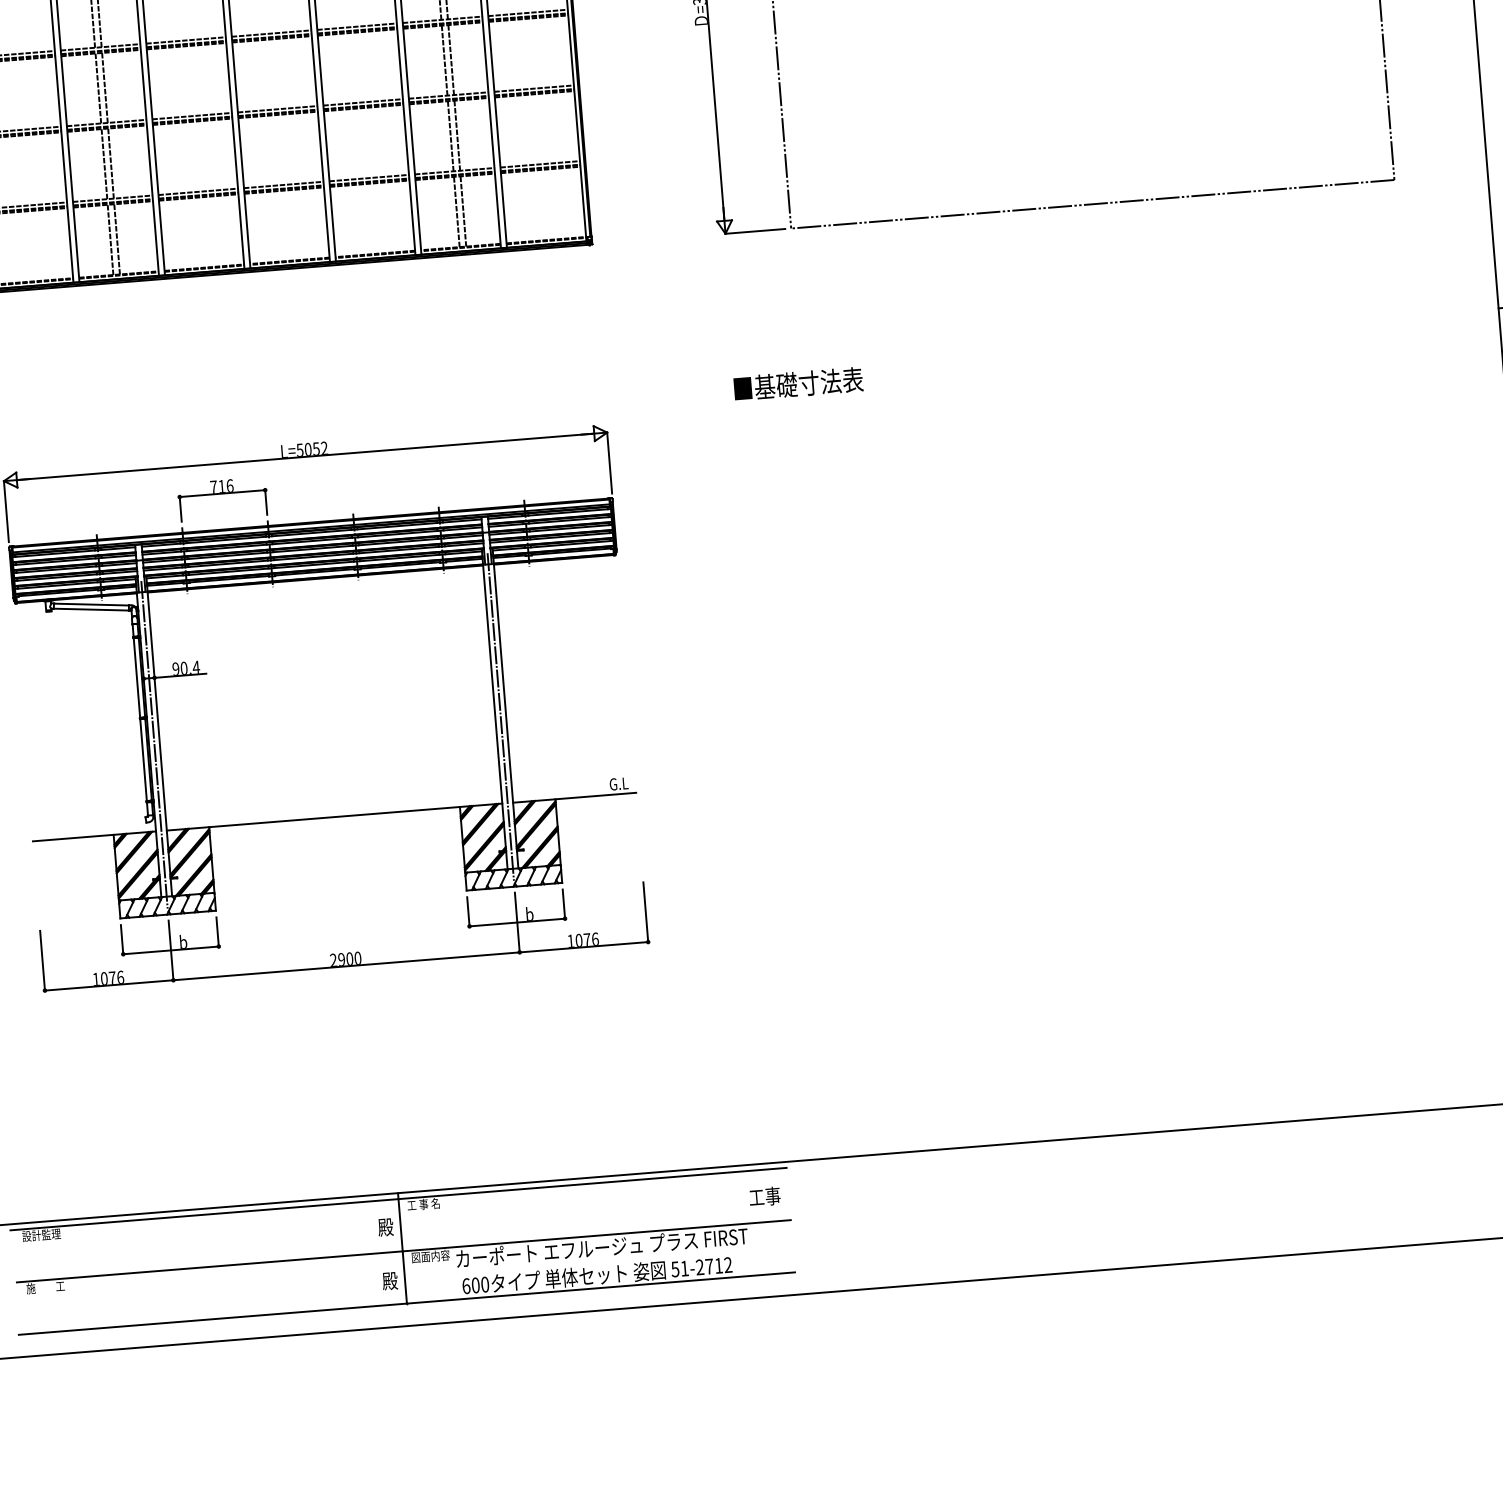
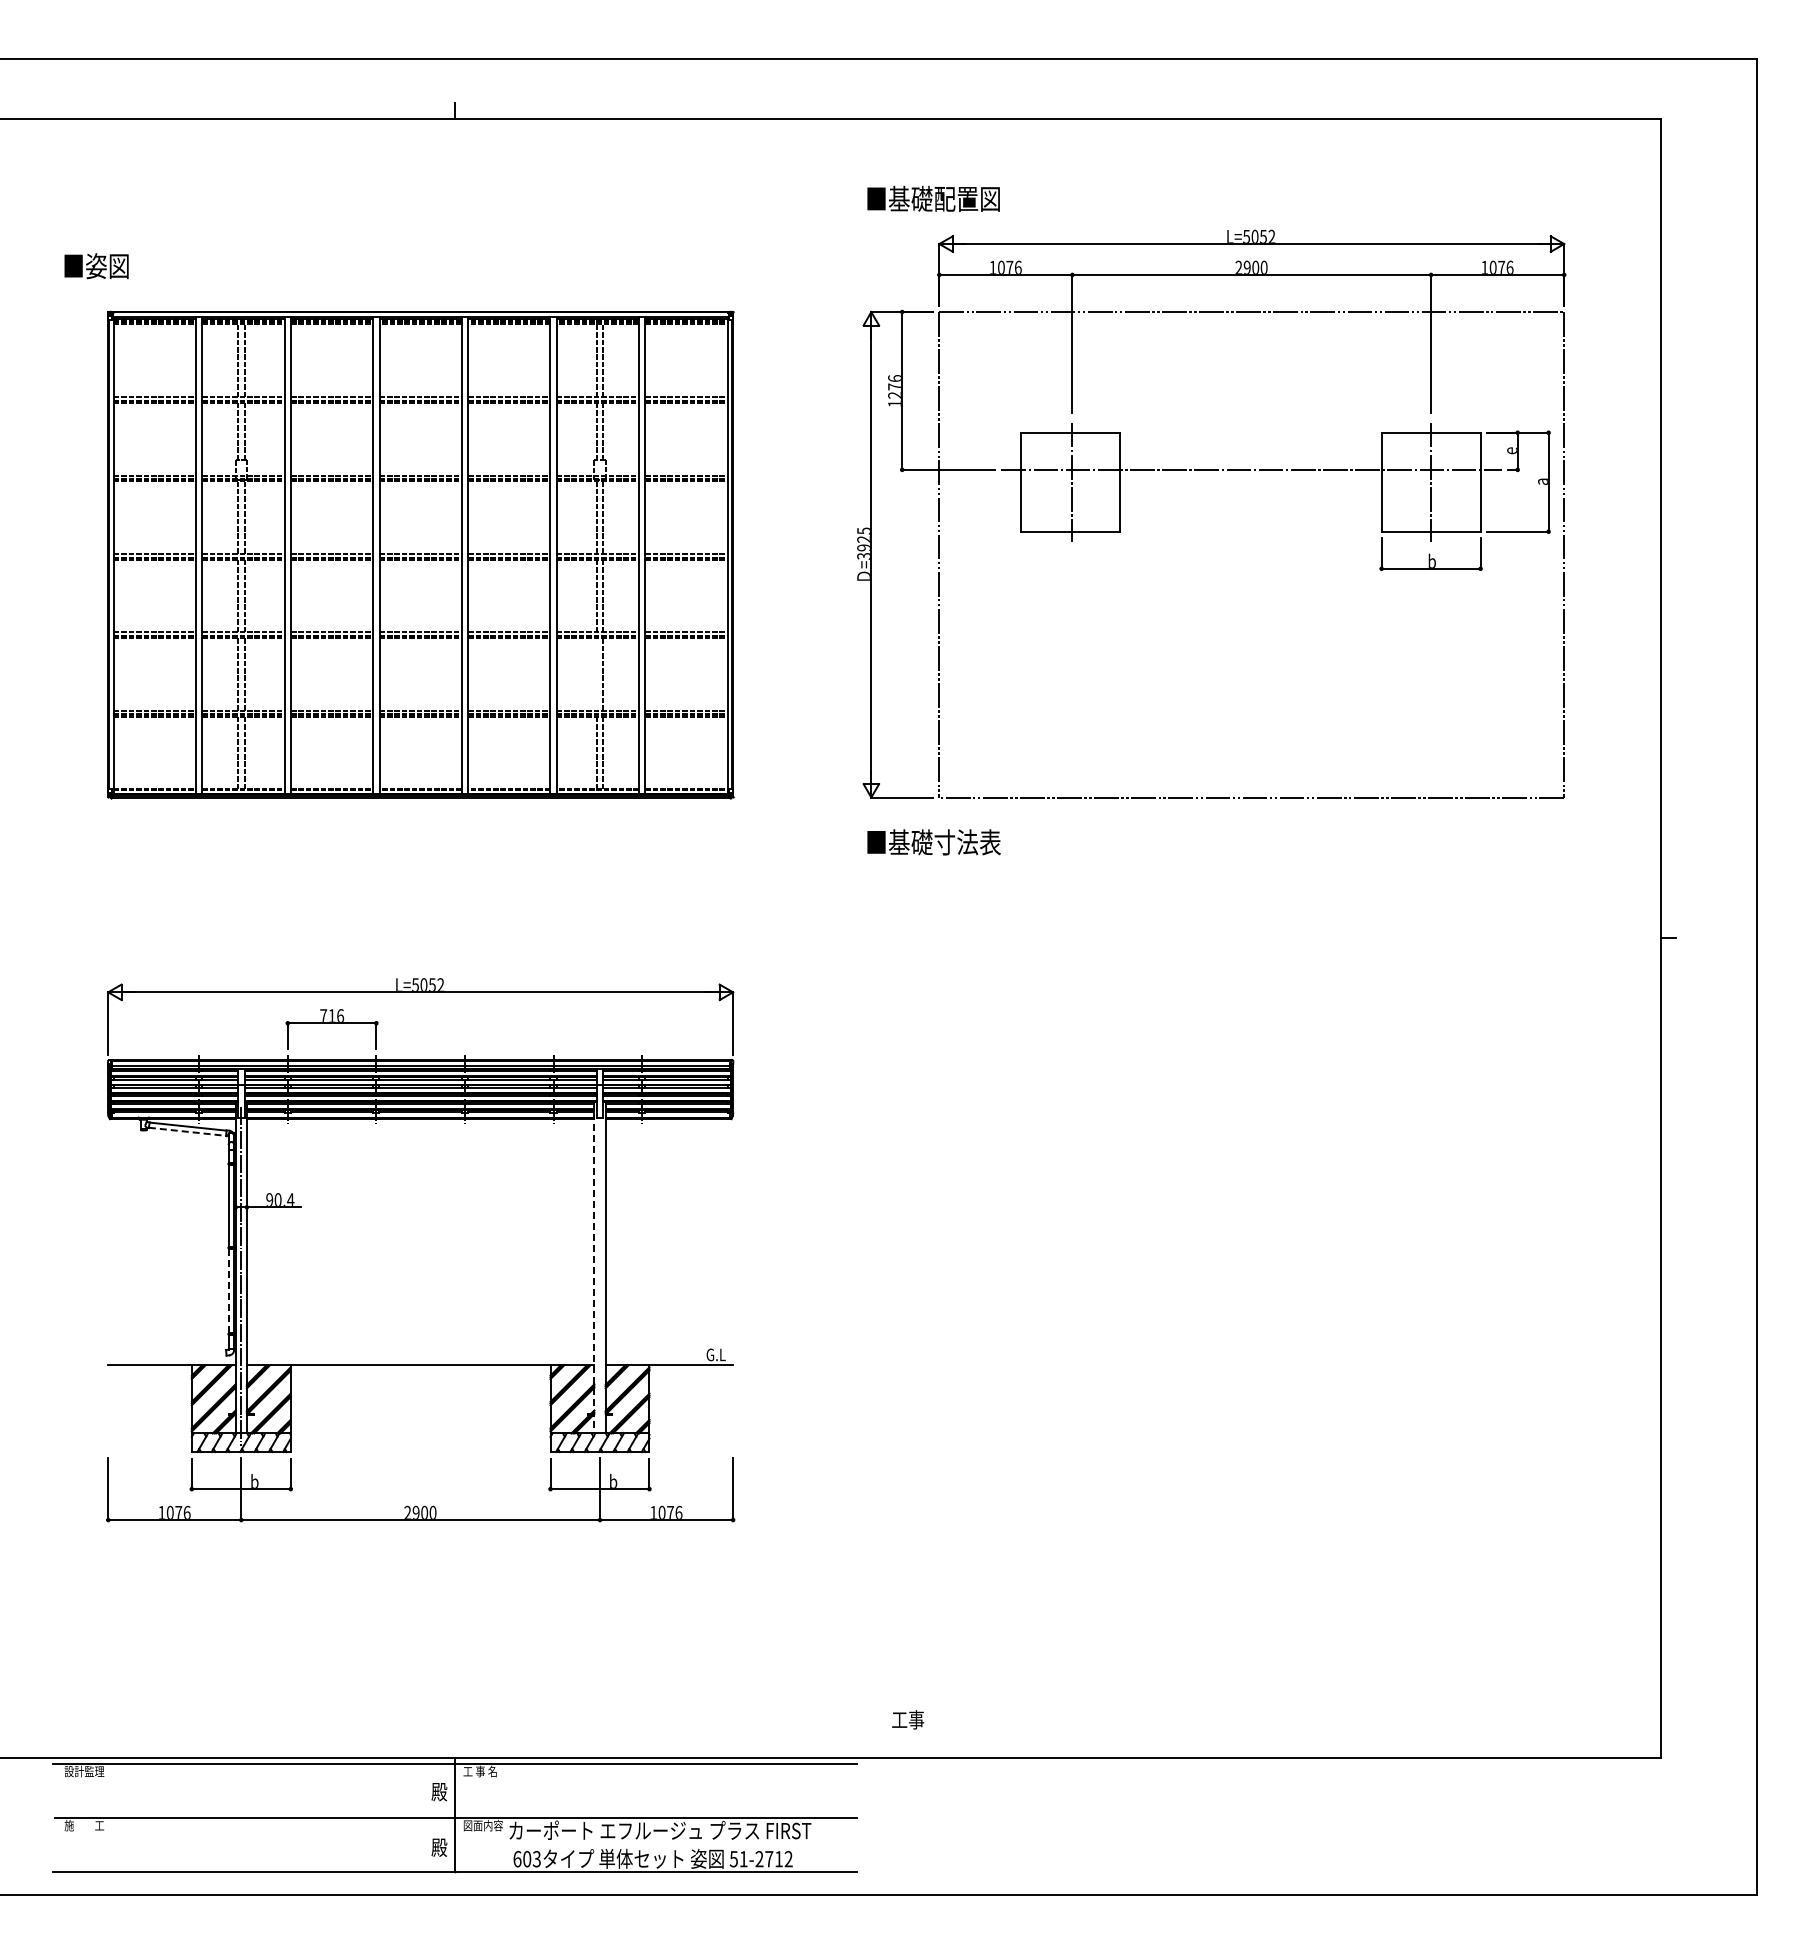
line: (450, 136) -> (596, 674), removed
text: (798, 384) -> (933, 842), moved
line: (91, 609) -> (187, 1131), solid -> dashed
line: (494, 709) -> (594, 1267), solid -> dashed
line: (501, 716) -> (600, 1275), removed
line: (143, 760) -> (228, 1291), solid -> dashed
text: (765, 1196) -> (908, 1719), moved
text: (484, 1285) -> (536, 1859), 600 -> 603

